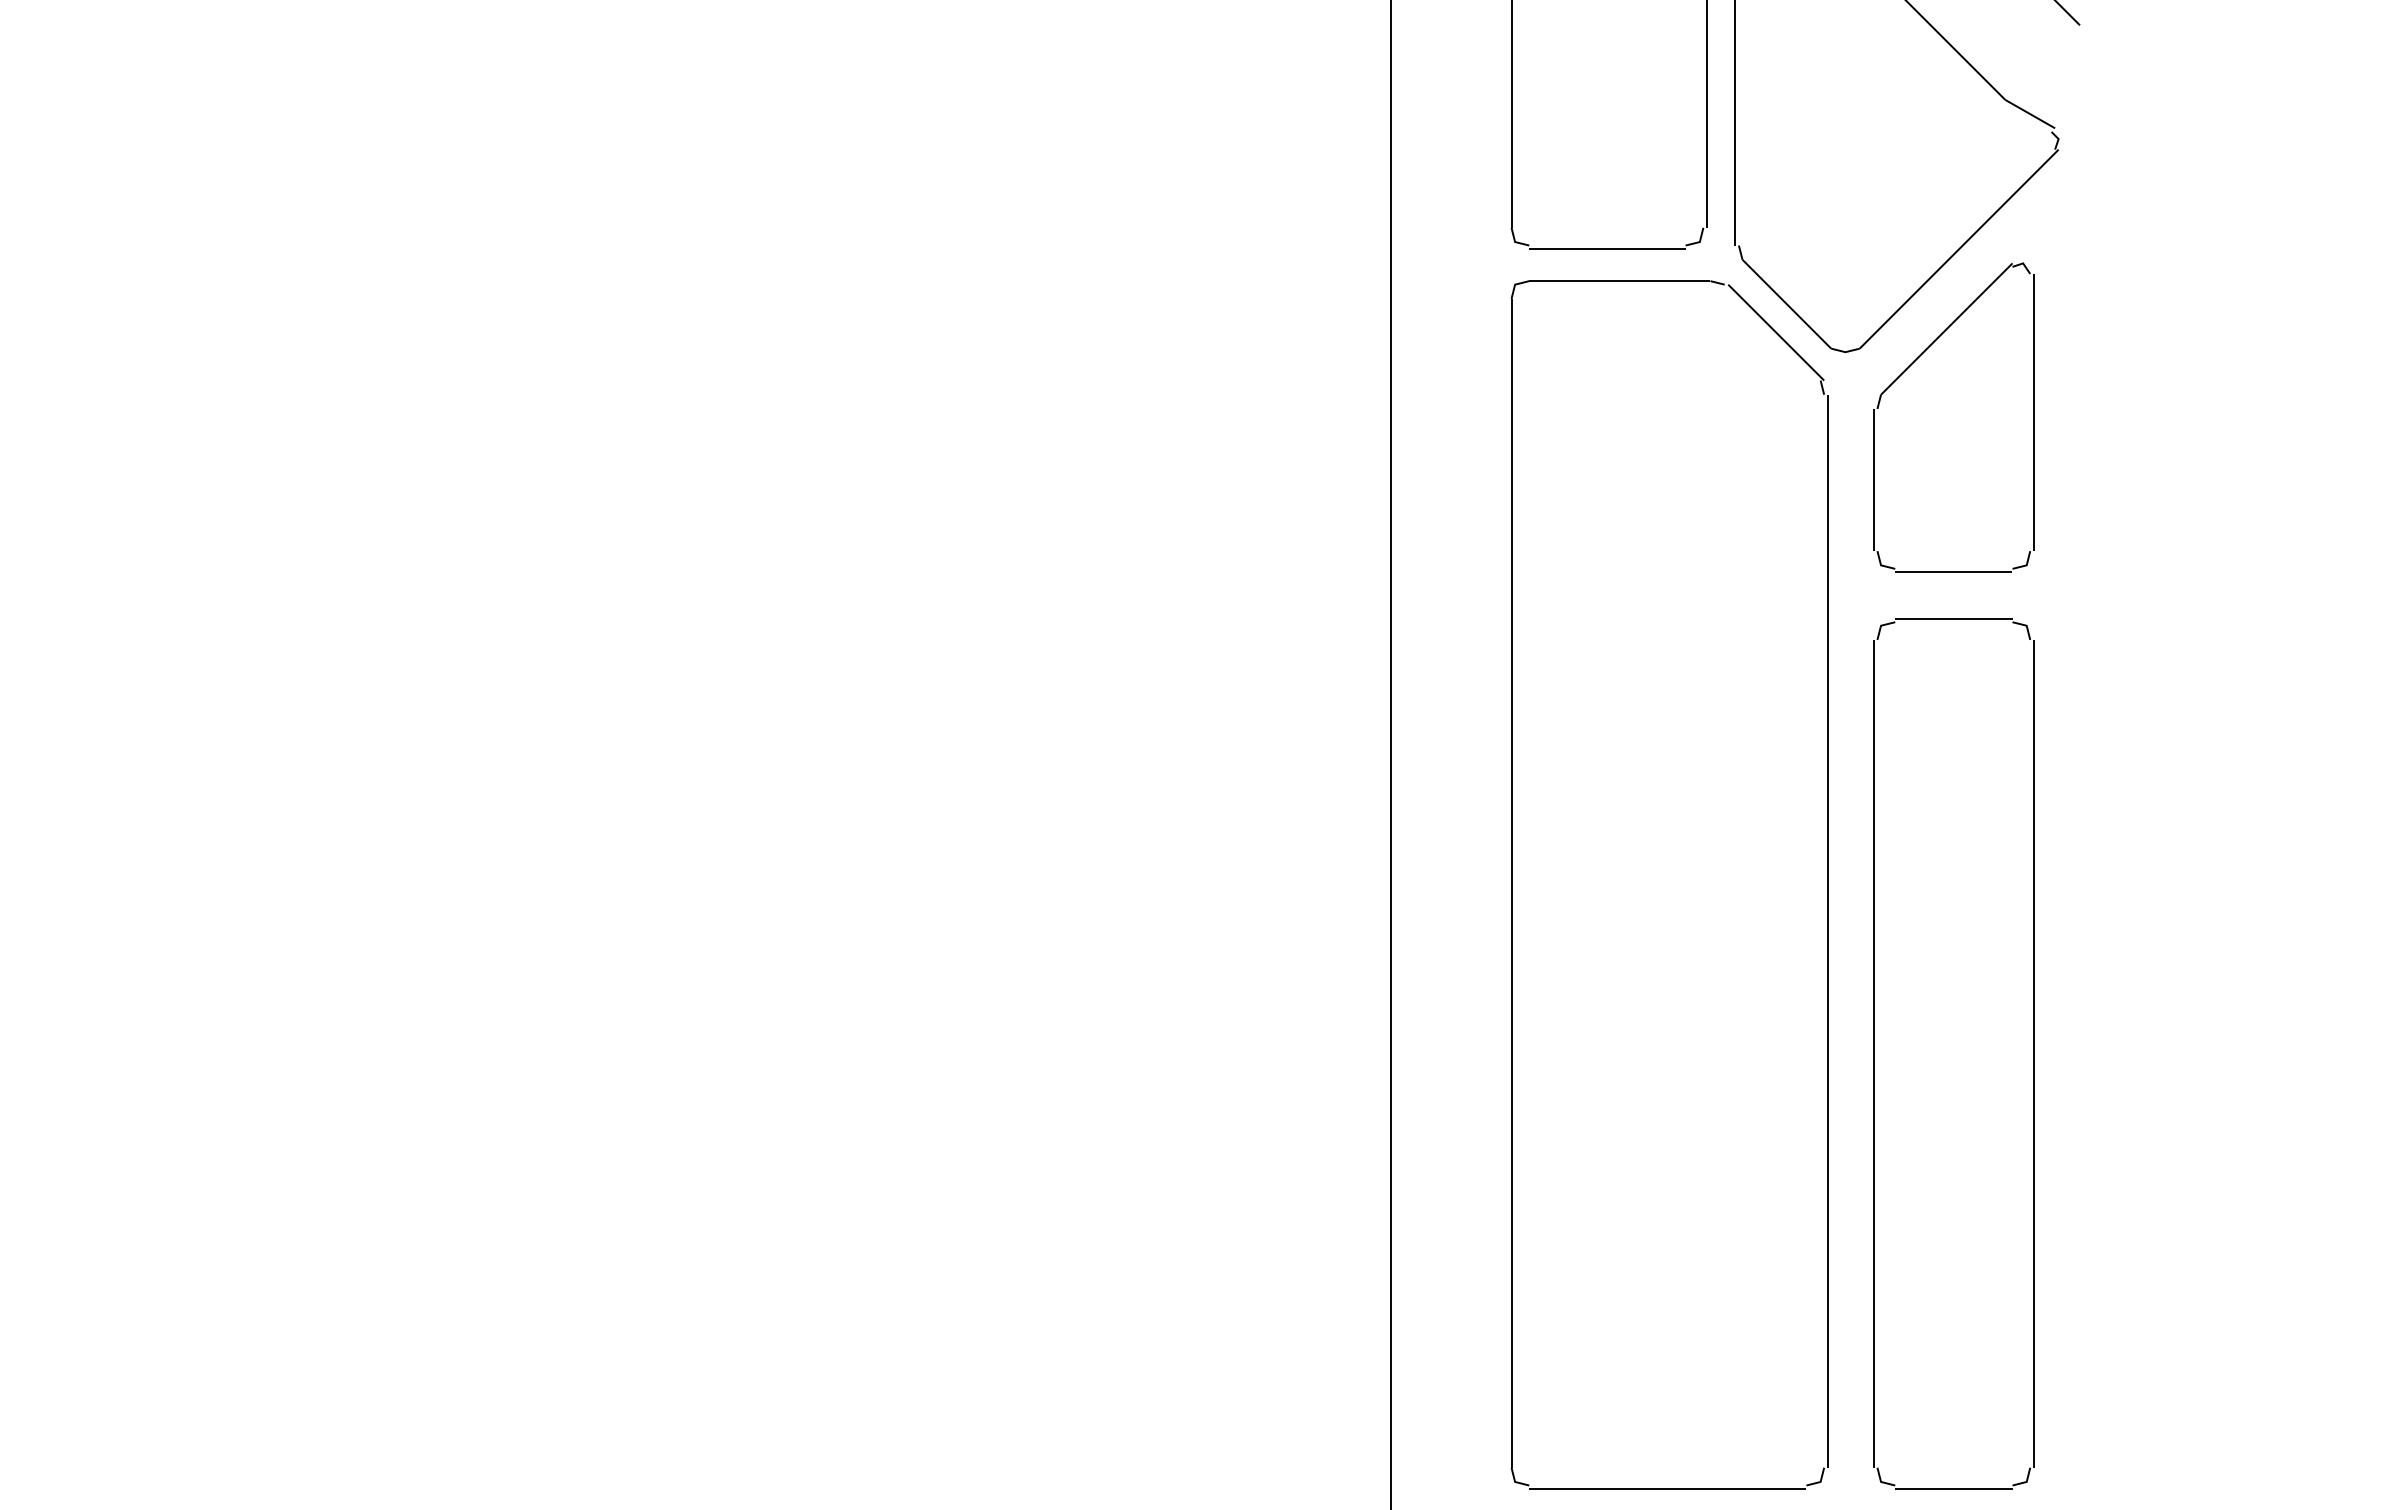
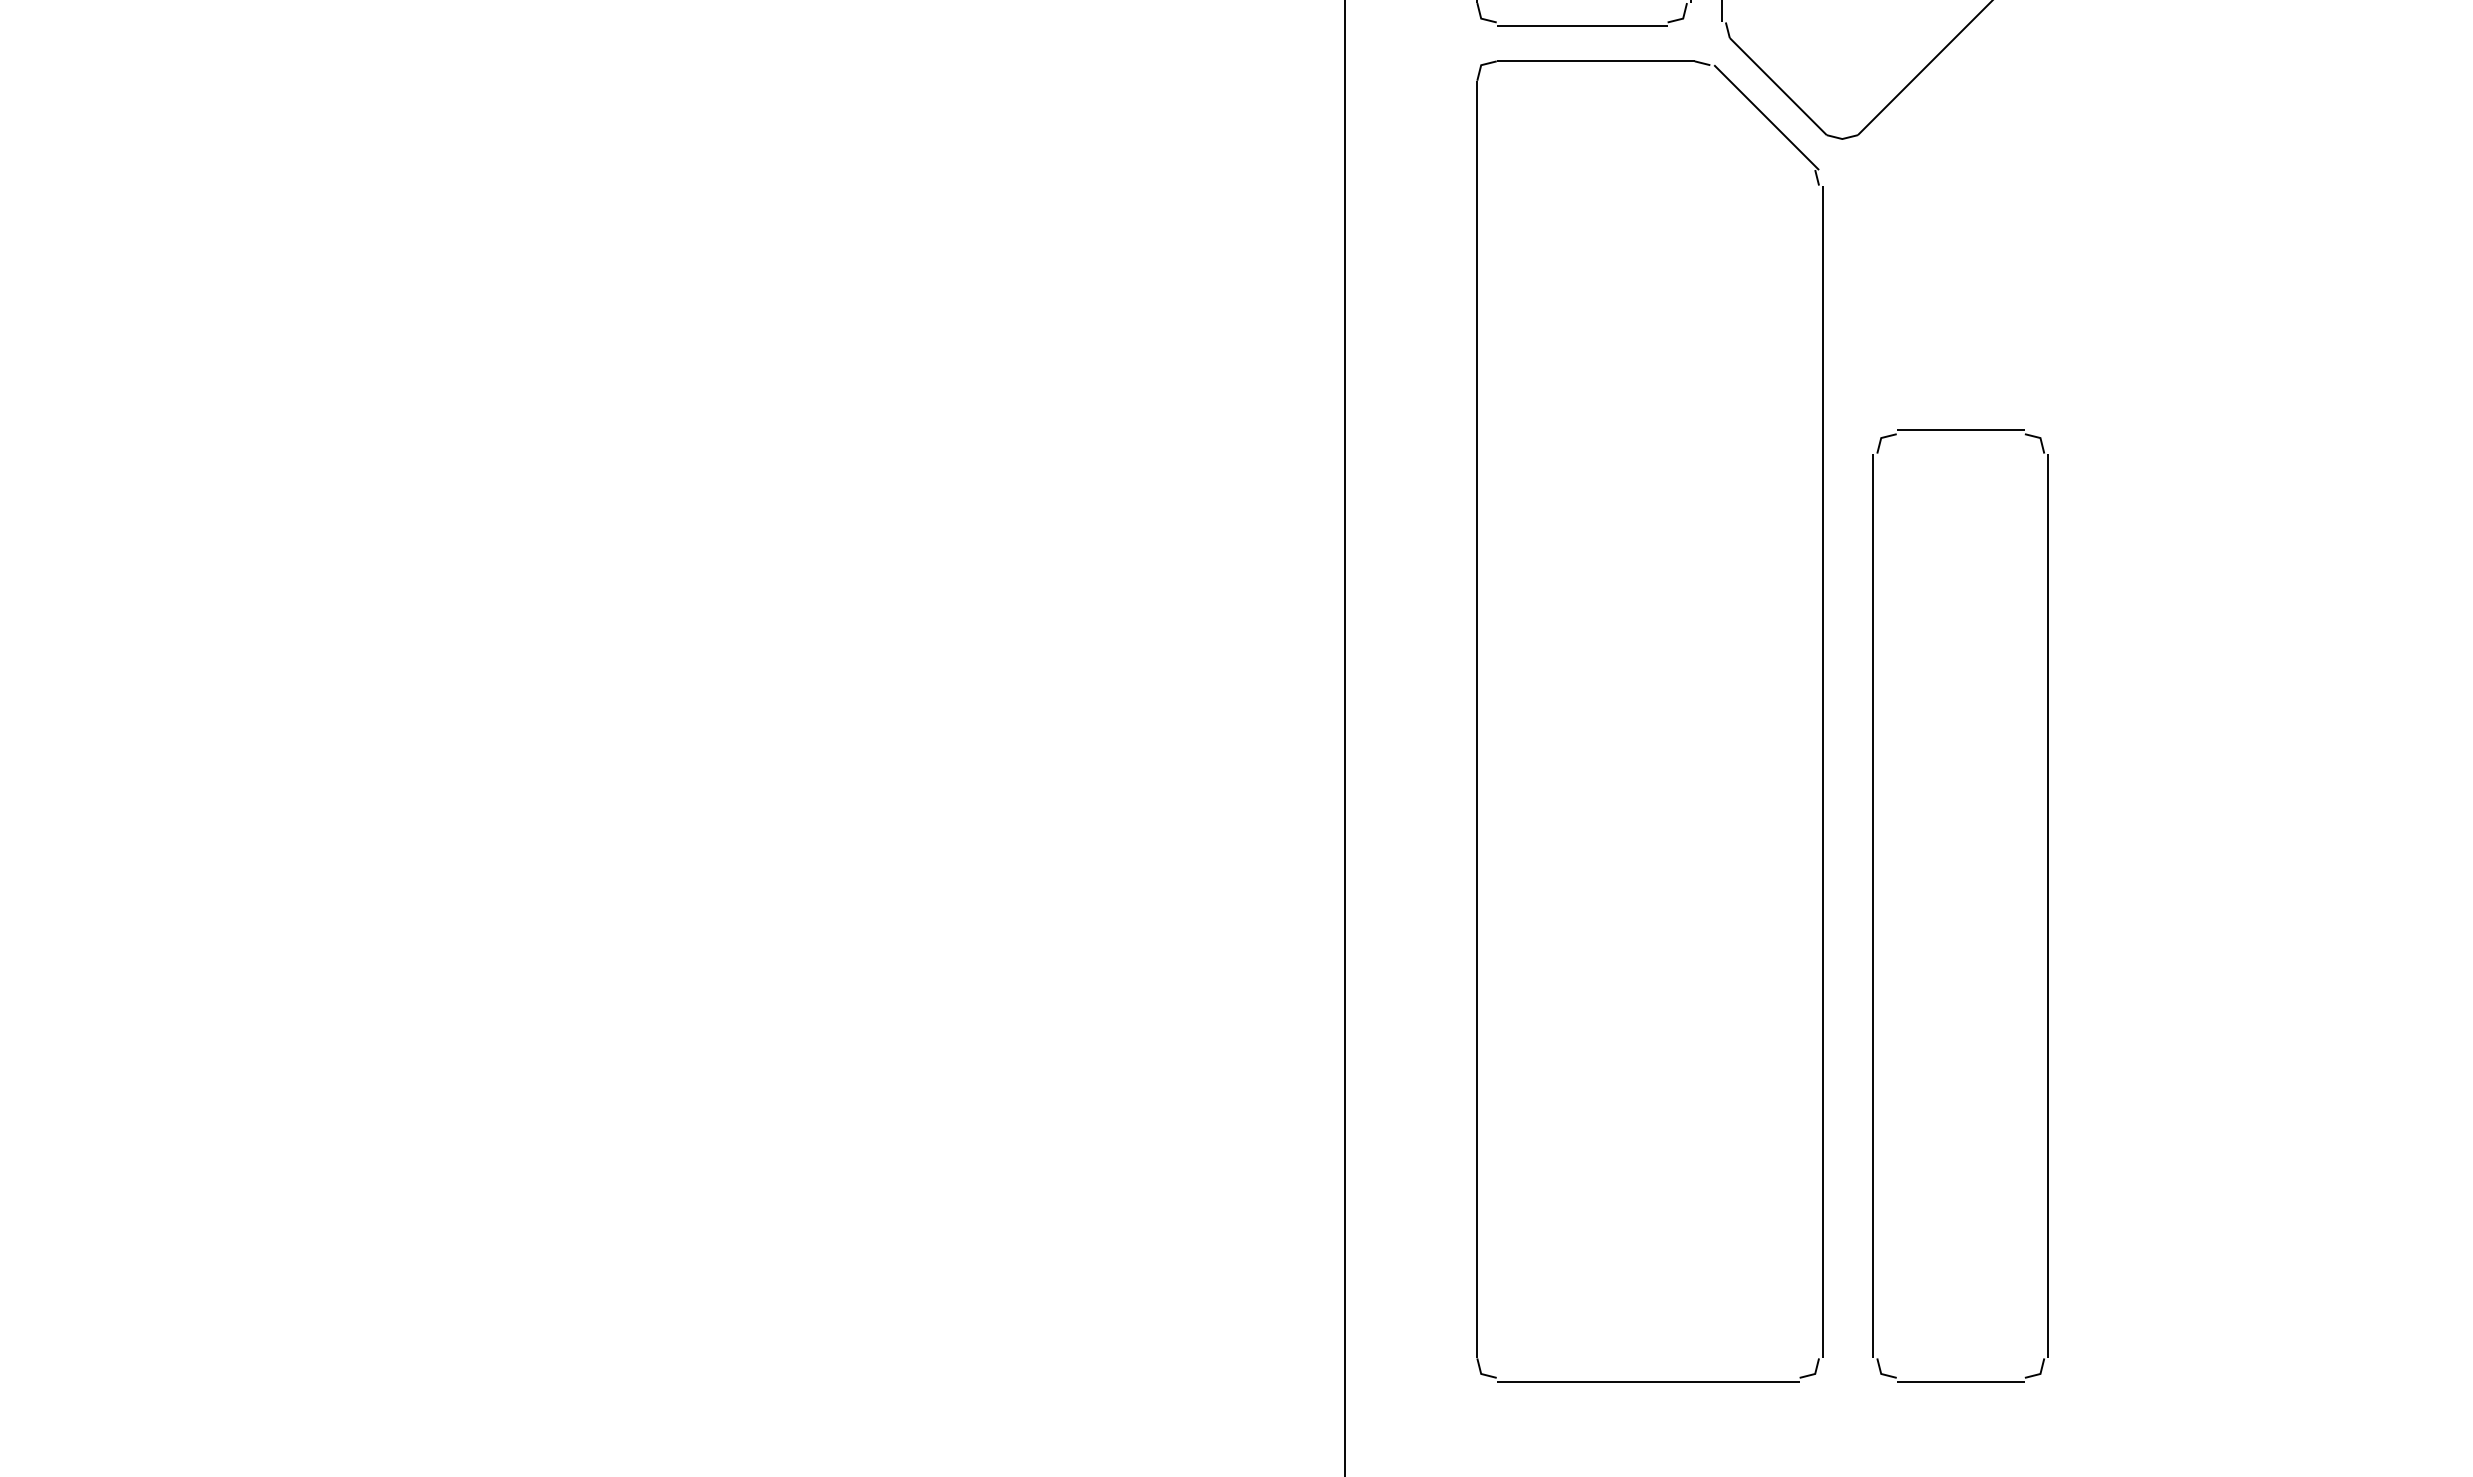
part: (1906, 370) -> (1909, 159), removed

